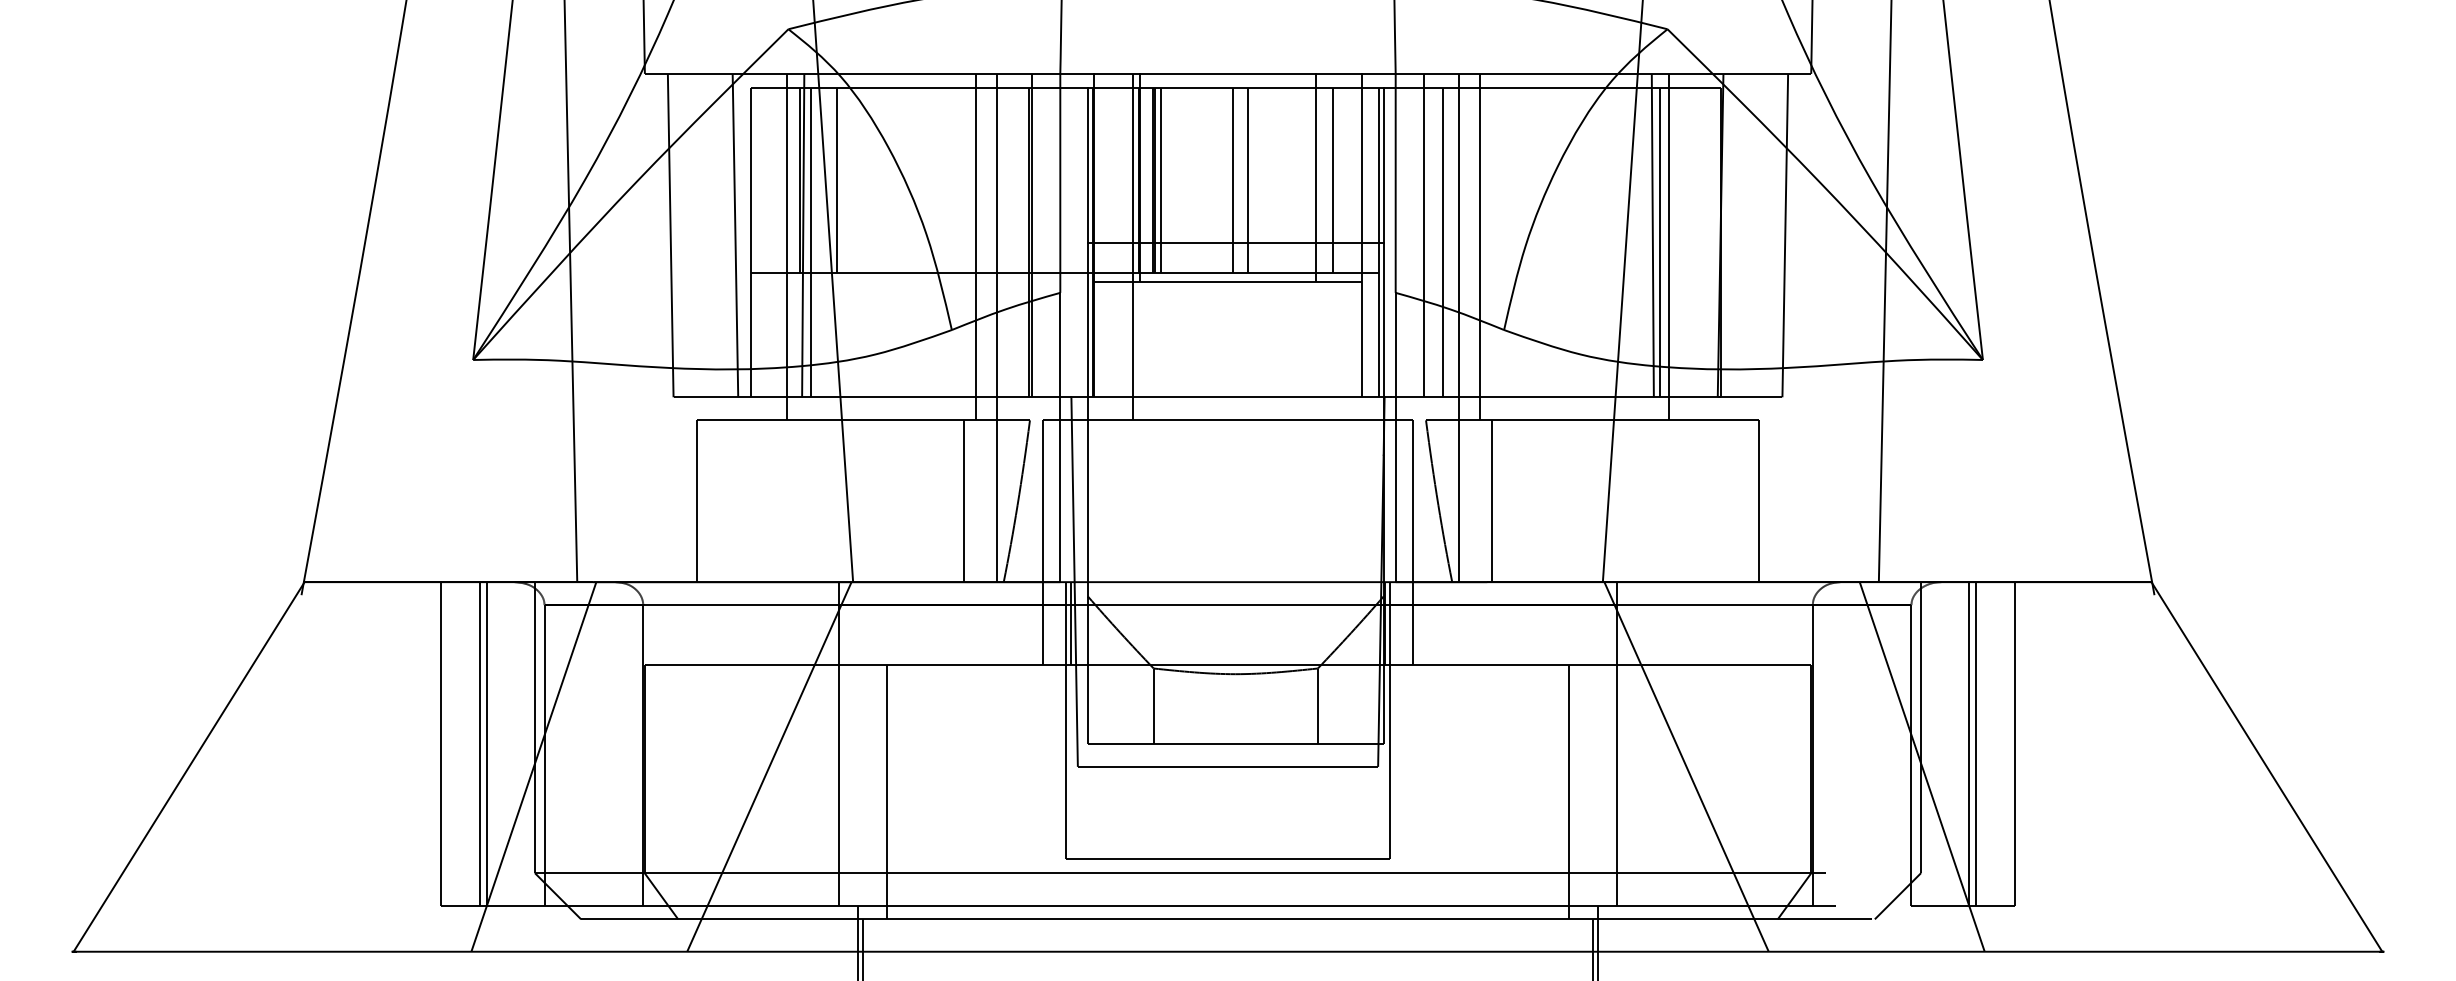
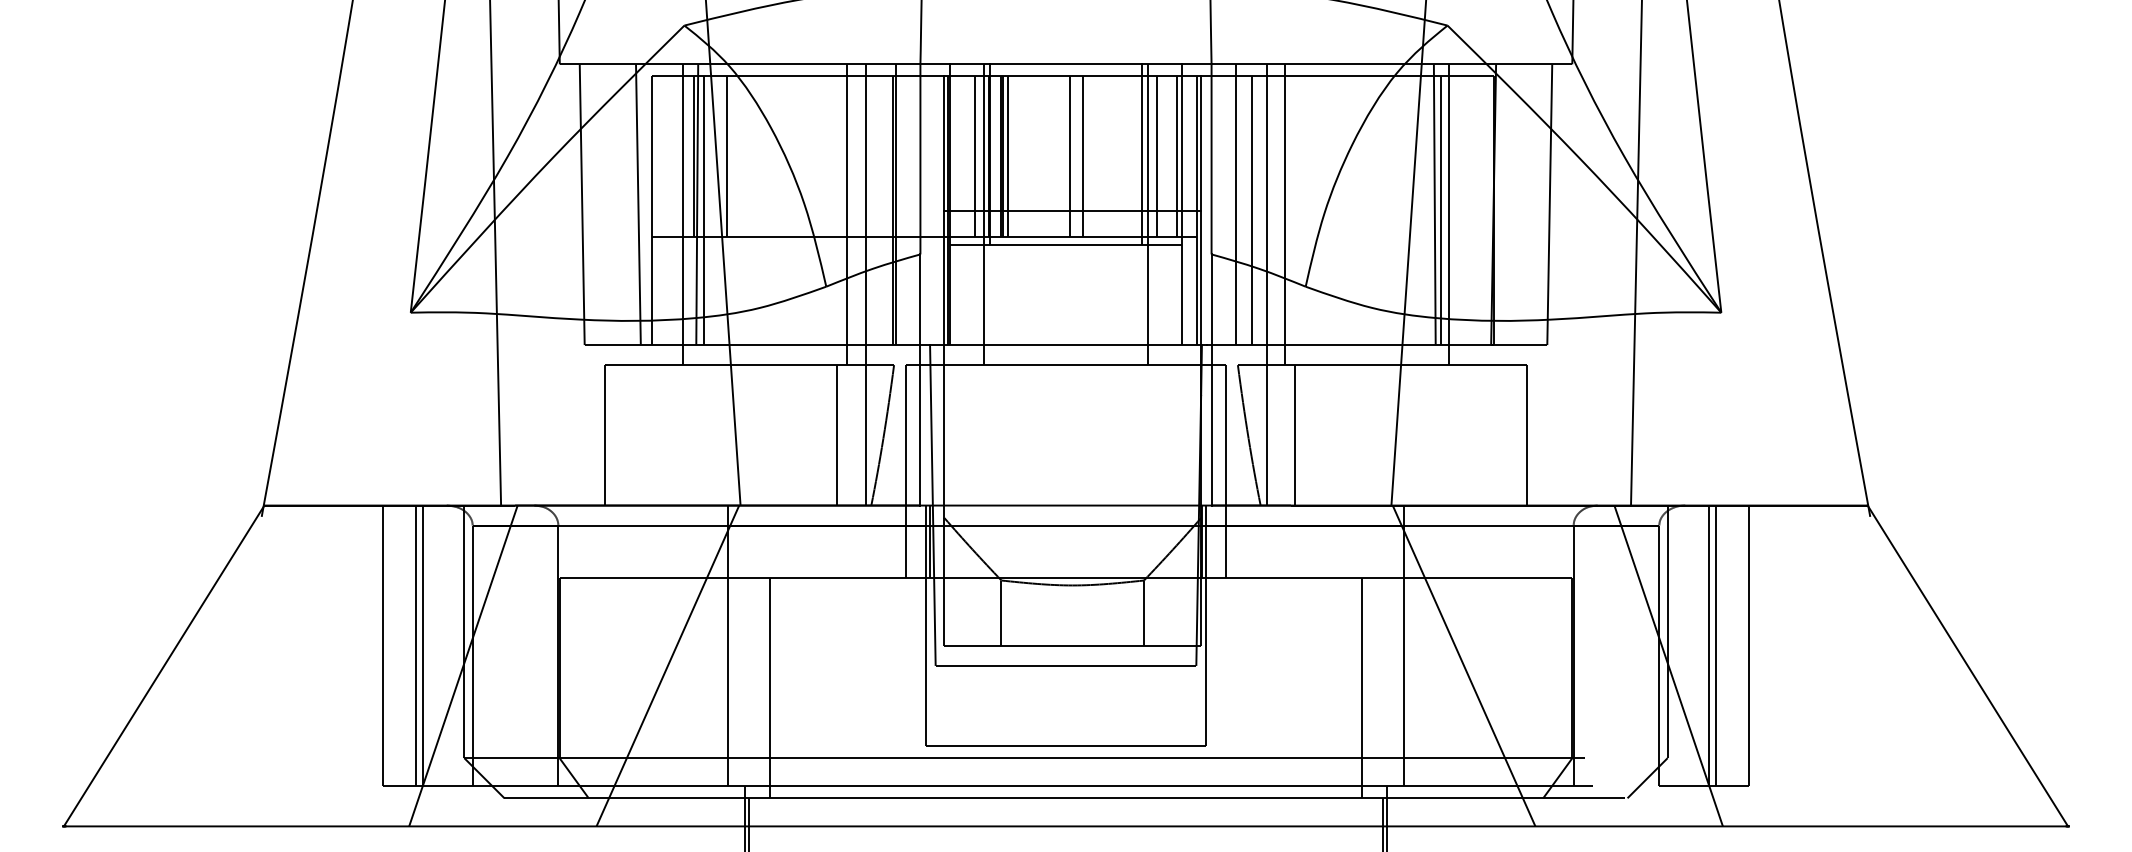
line: (1123, 179) -> (975, 156), added
line: (1355, 179) -> (1176, 156), added
line: (1322, 246) -> (1148, 214), added

